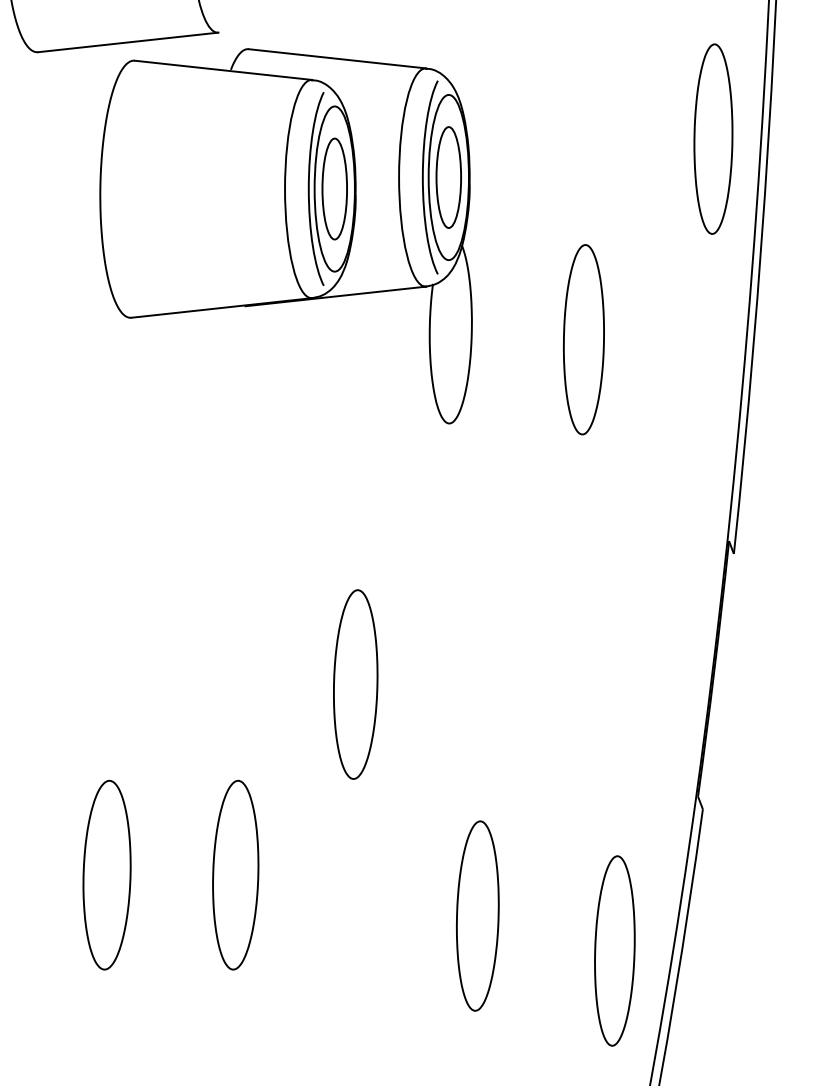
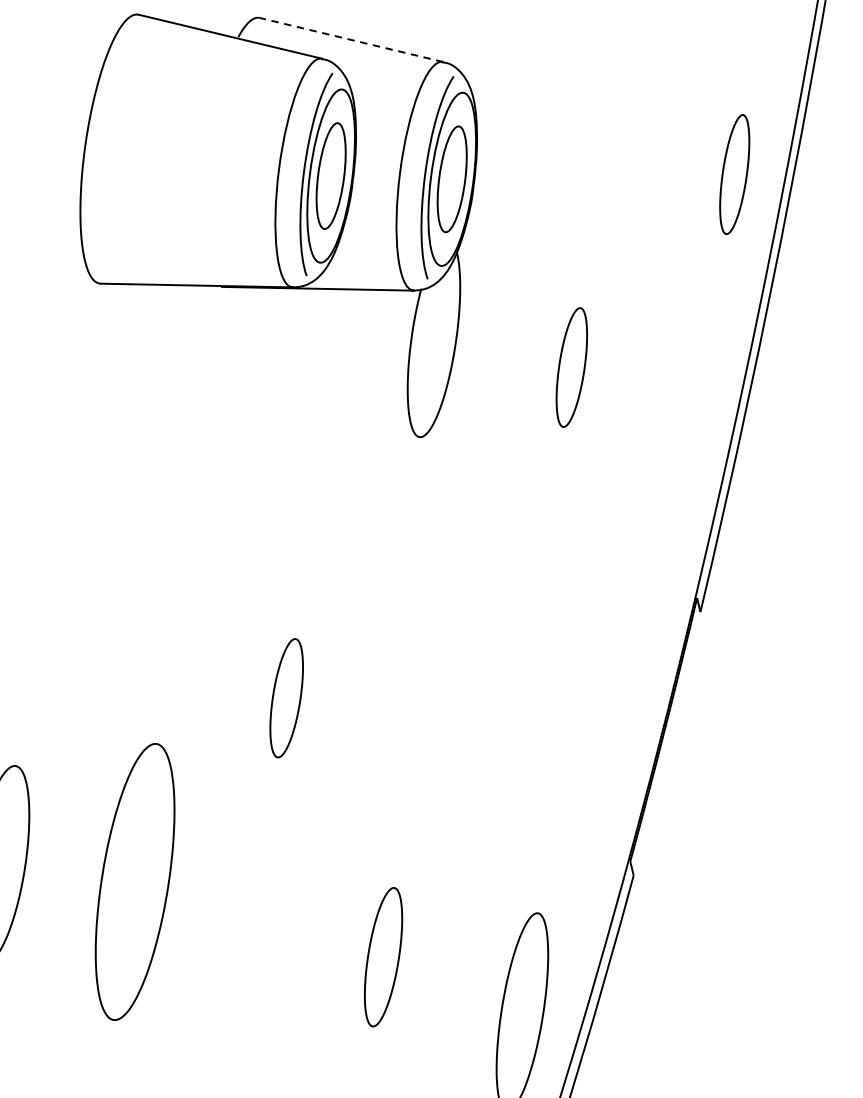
line: (337, 58) -> (351, 39), solid -> dashed
part: (713, 138) -> (734, 173), size x0.6
part: (583, 339) -> (571, 367), size x0.6
part: (355, 684) -> (286, 698), size x0.6
part: (235, 874) -> (135, 881), size x1.4
part: (477, 915) -> (383, 956), size x0.7

